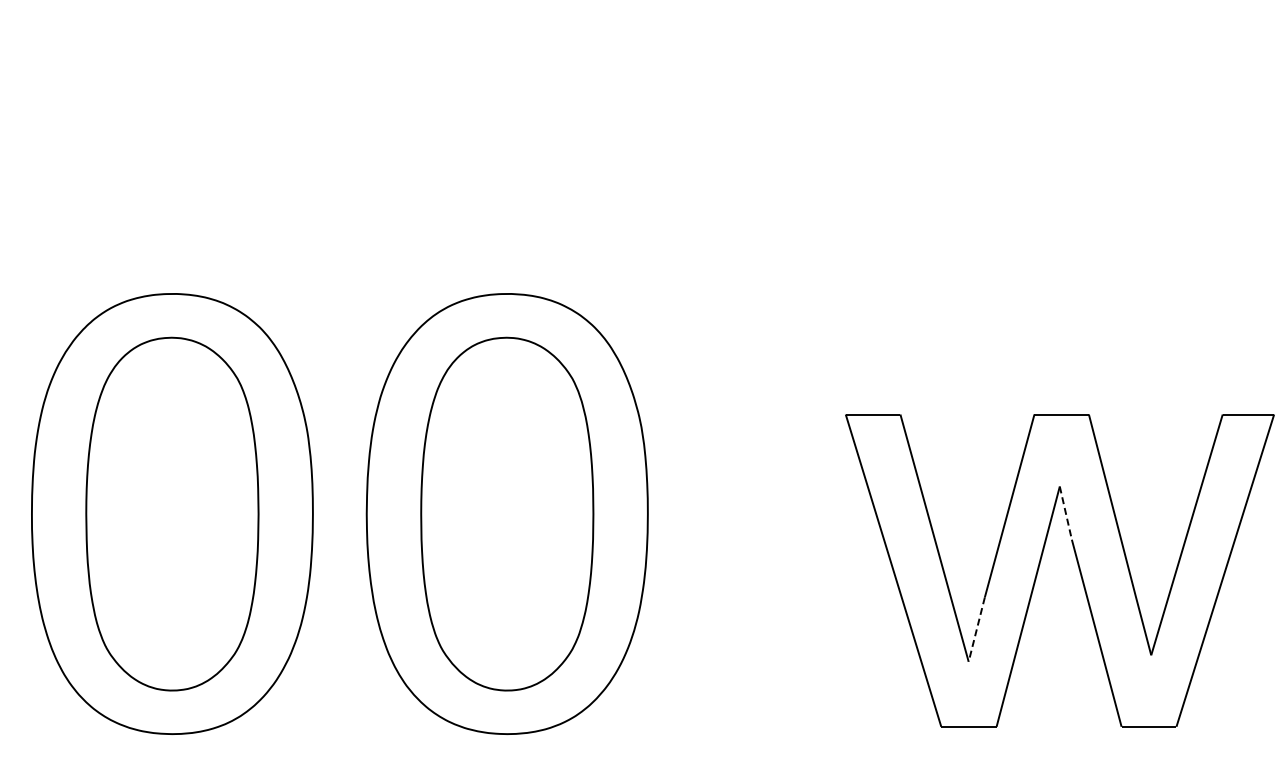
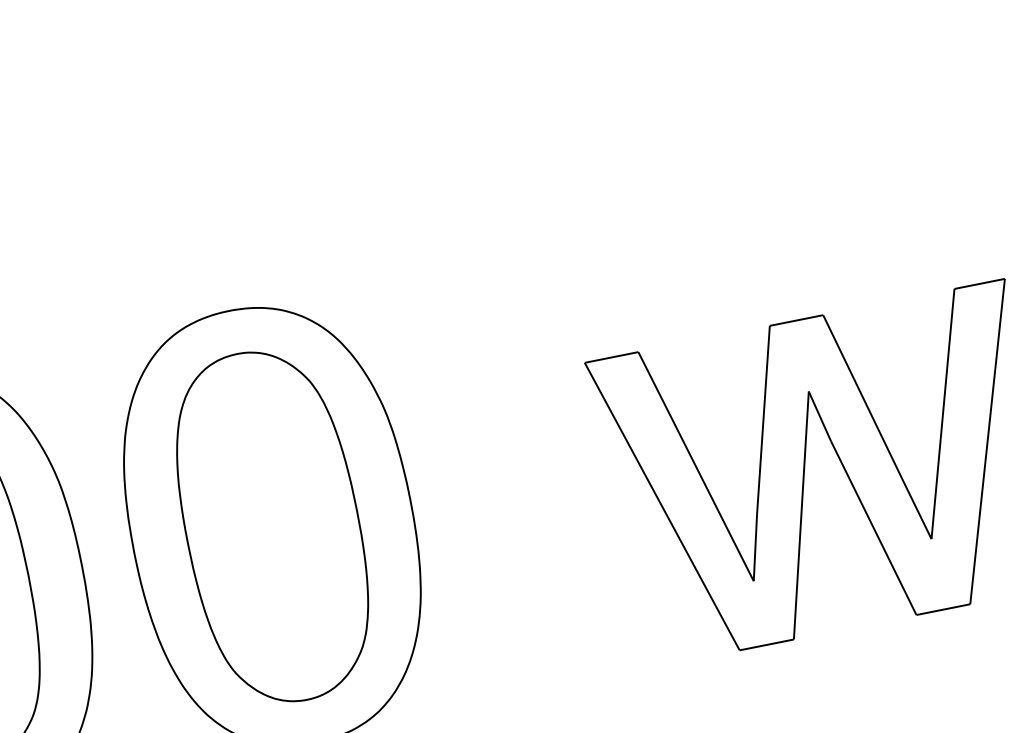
line: (1065, 513) -> (819, 416), dashed -> solid
line: (976, 630) -> (755, 549), dashed -> solid

